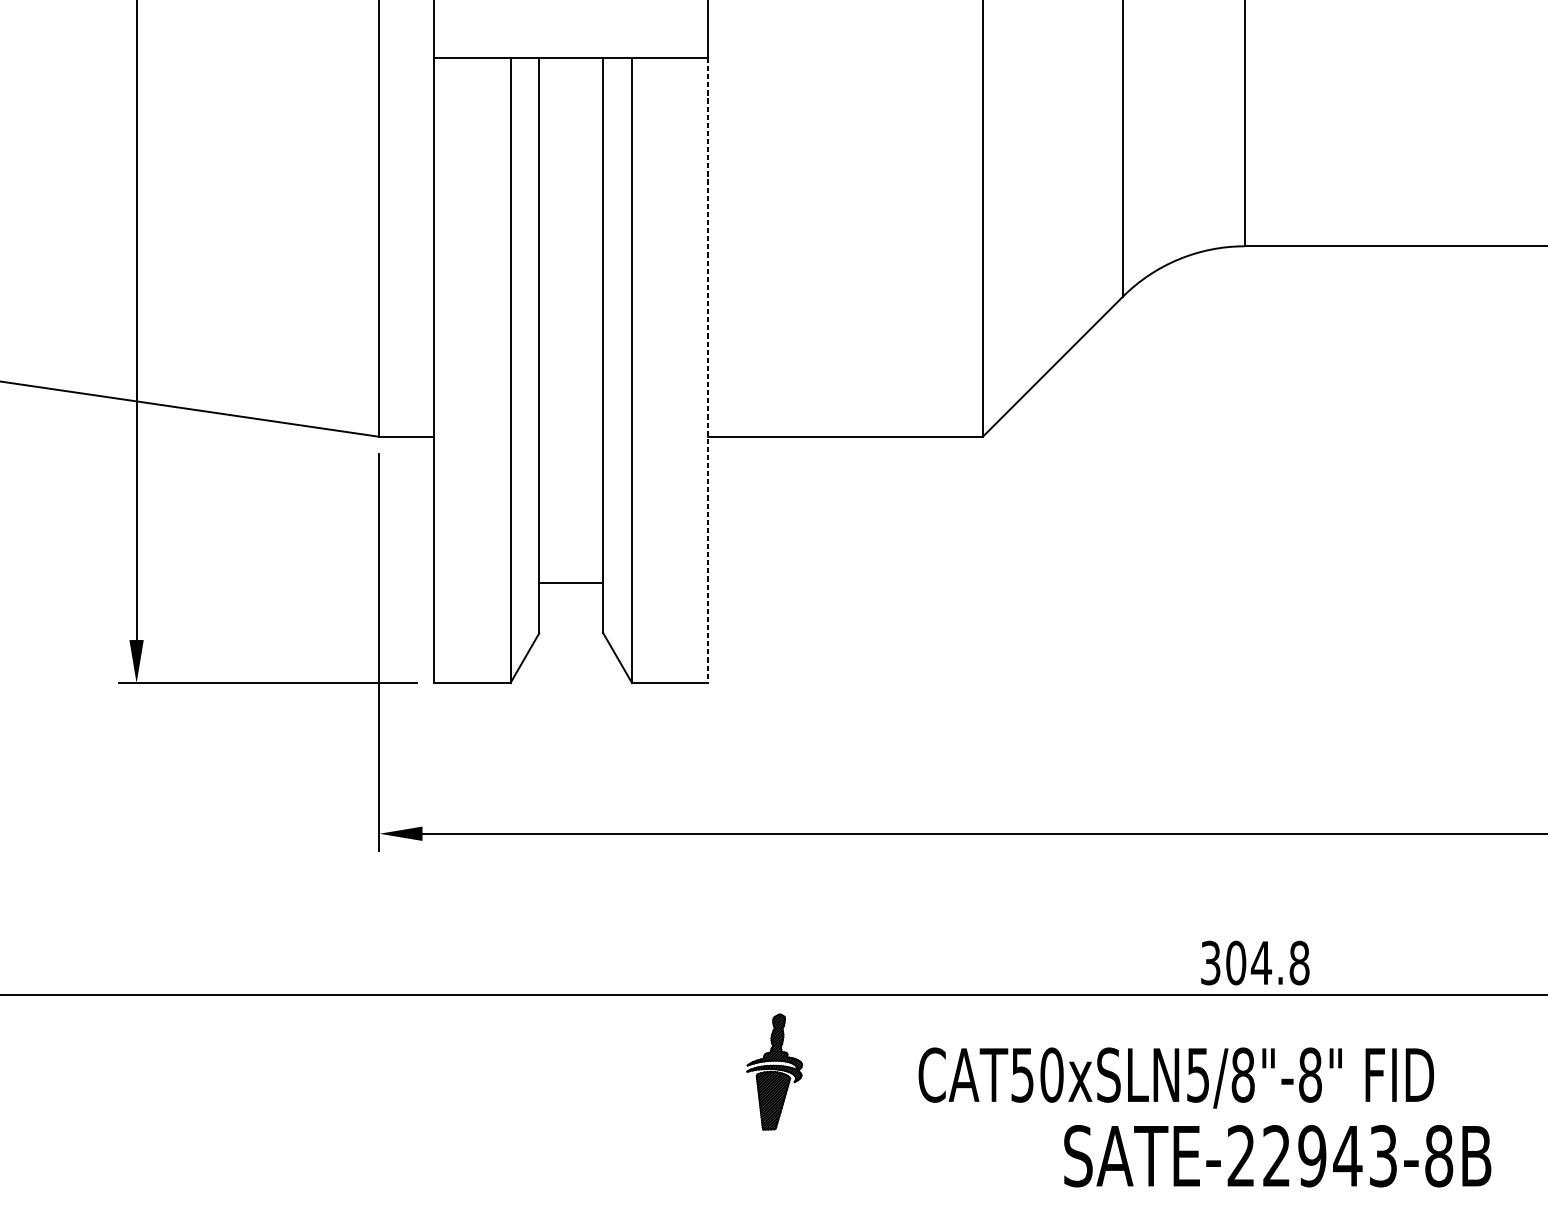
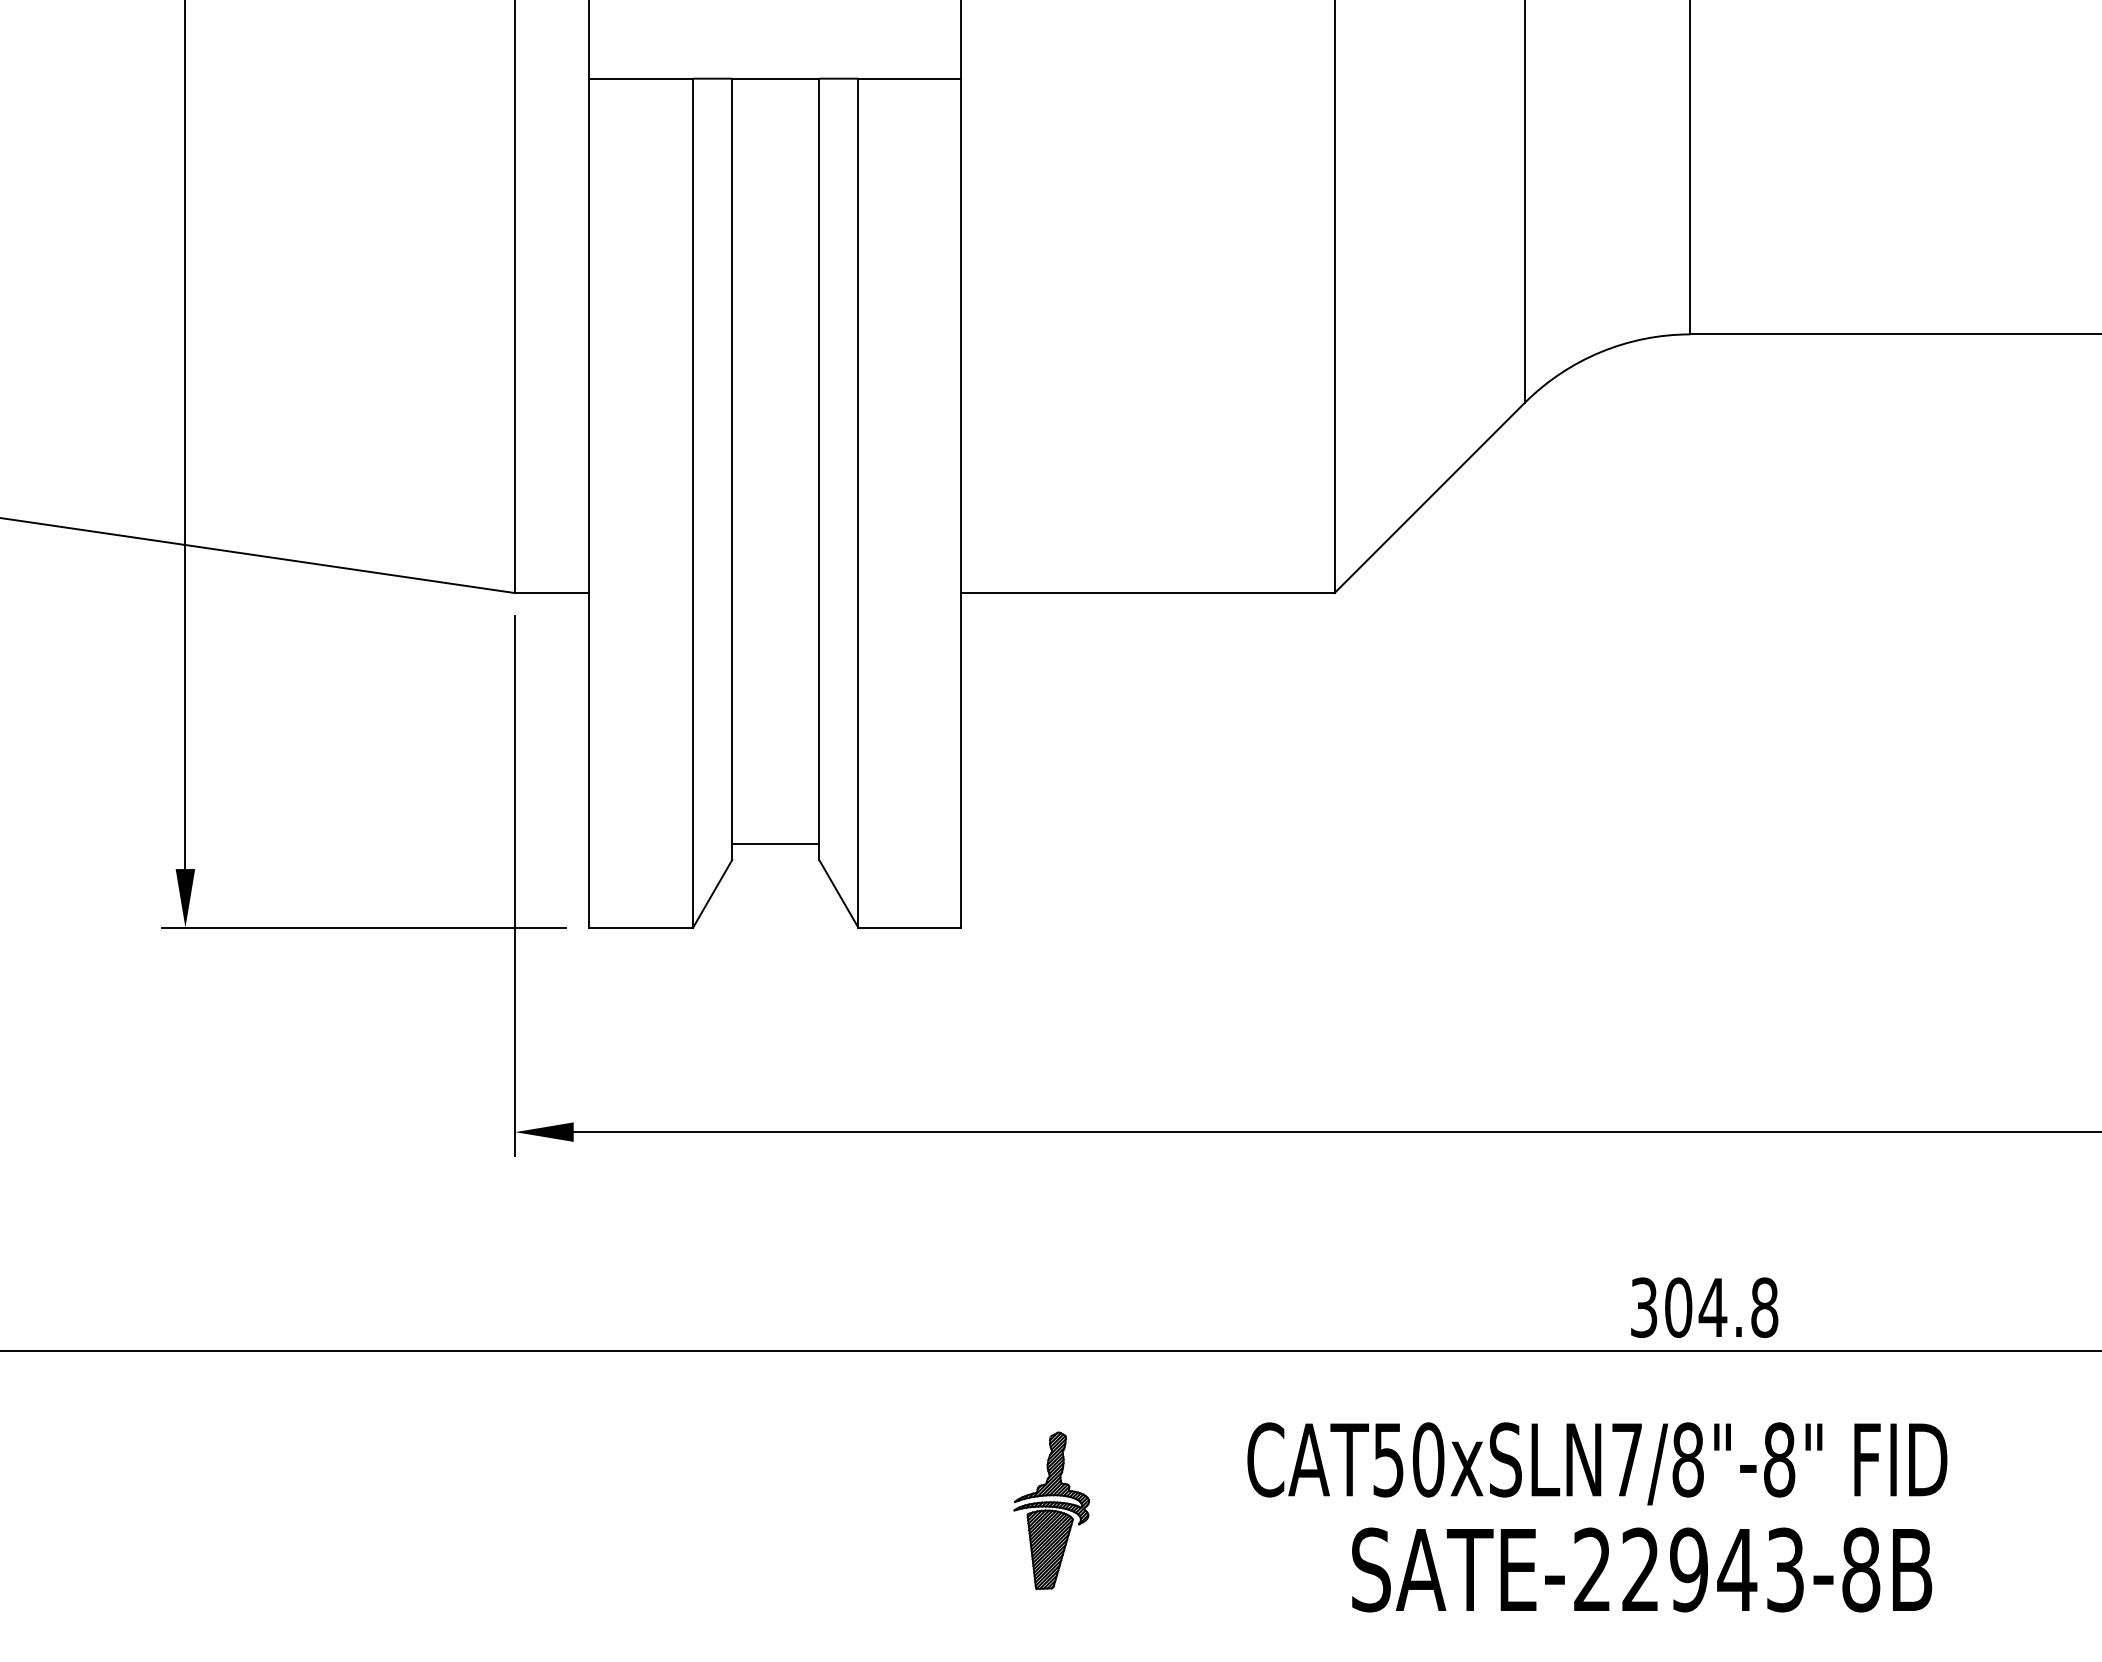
line: (708, 370) -> (961, 503), dashed -> solid
line: (571, 582) -> (775, 844), moved
part: (774, 1071) -> (1051, 1510), moved
text: (1197, 1075) -> (1626, 1460), CAT50xSLN5/8"-8" -> CAT50xSLN7/8"-8"
text: (1278, 1155) -> (1642, 1569), moved

